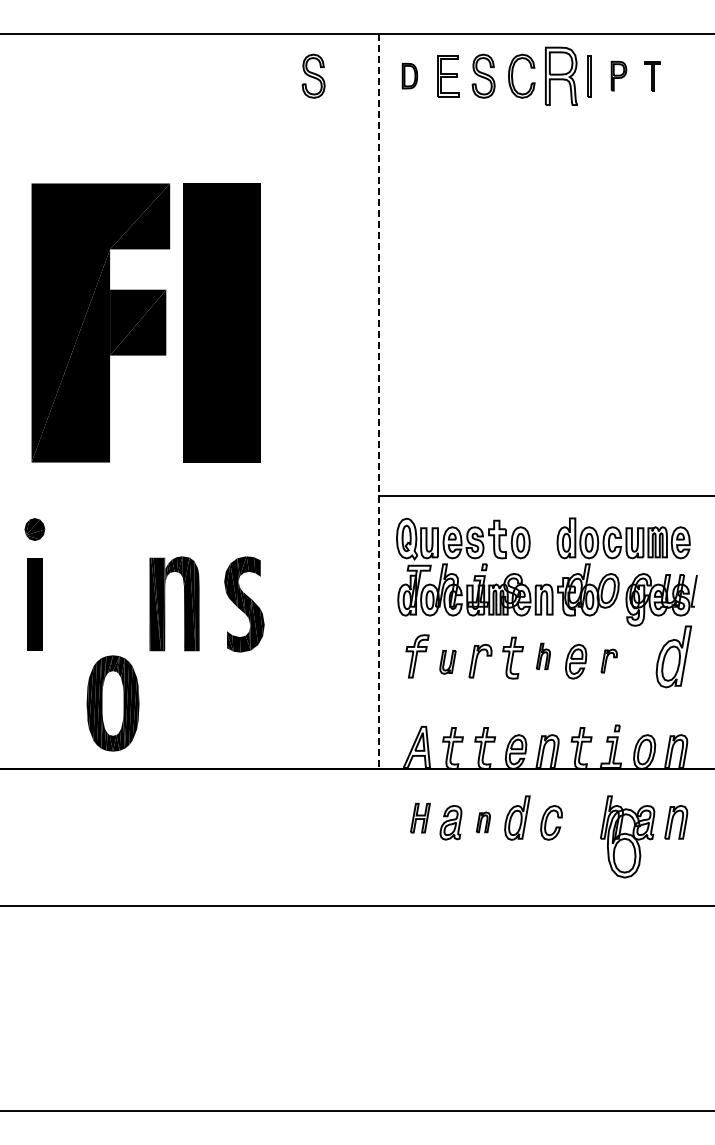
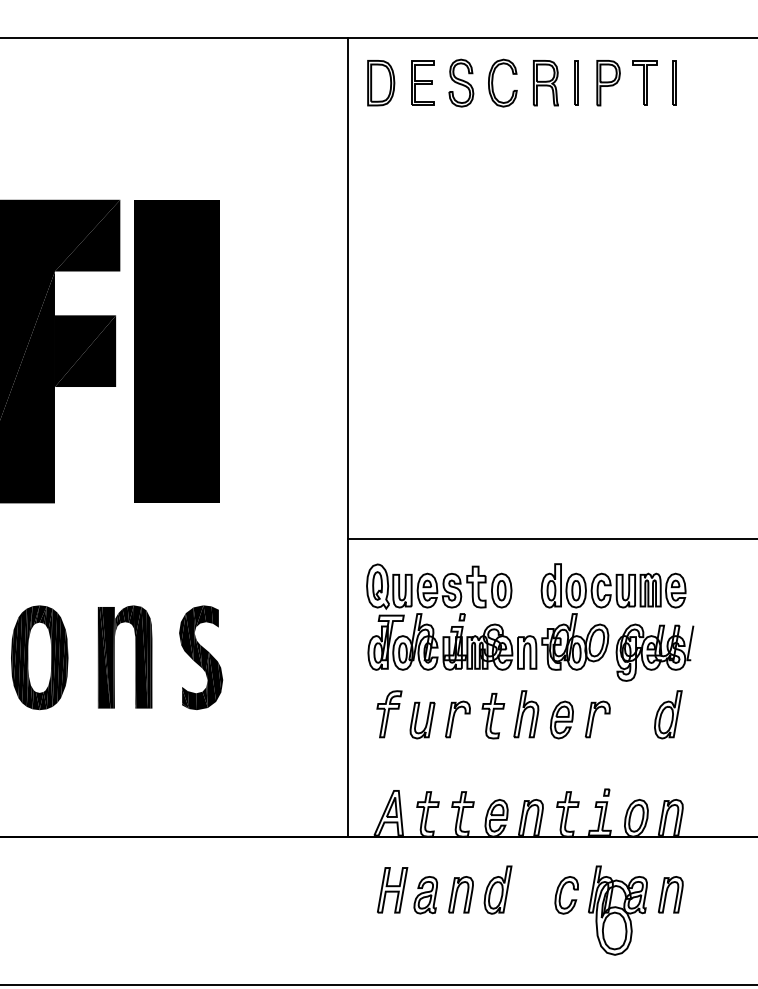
part: (313, 75) -> (276, 82), removed
part: (409, 75) -> (380, 82), size x1.67
part: (561, 75) -> (546, 82), size x0.71
part: (618, 75) -> (608, 82), size x1.43
part: (652, 76) -> (645, 83), size x1.43
line: (678, 76) -> (673, 83), added
line: (379, 402) -> (348, 438), dashed -> solid
part: (543, 656) -> (526, 714), size x1.67
part: (673, 656) -> (667, 714), size x0.71
part: (609, 660) -> (598, 718), size x1.43
part: (447, 662) -> (422, 720), size x1.43
part: (112, 703) -> (39, 657), moved
part: (420, 817) -> (392, 889), size x1.43
part: (483, 822) -> (461, 894), size x1.67
part: (551, 822) -> (566, 894), moved

